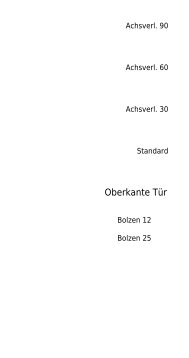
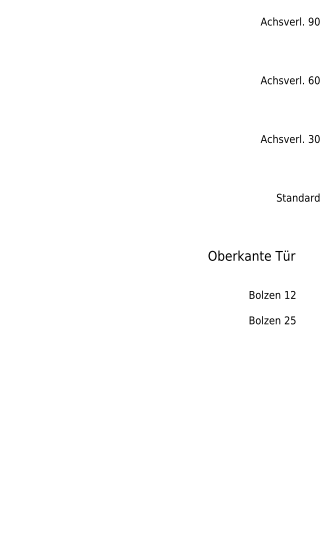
text: (135, 191) -> (251, 255), moved

